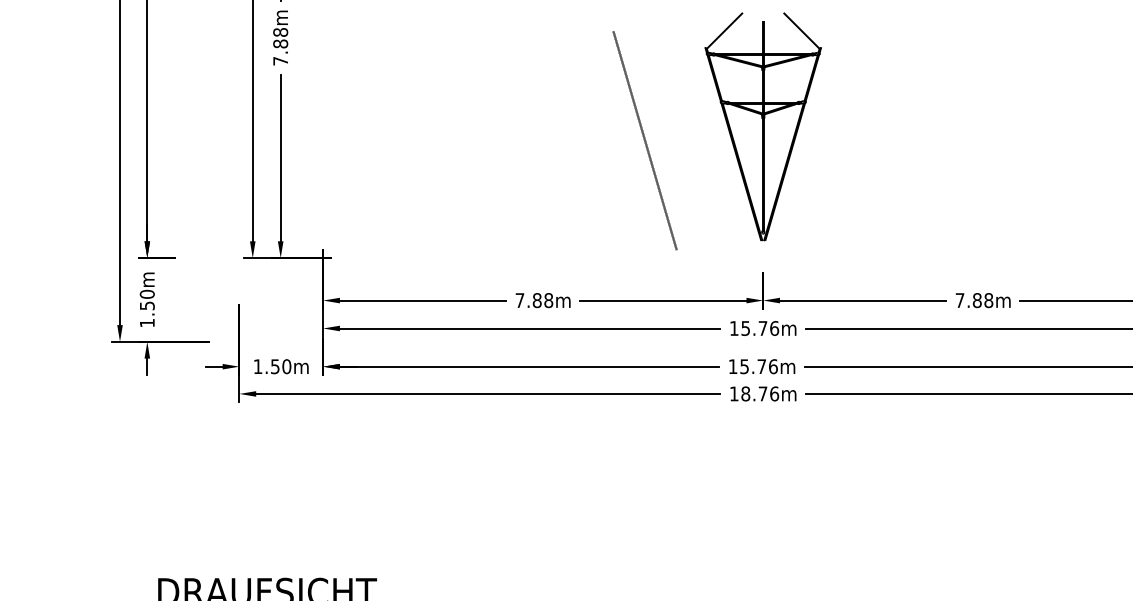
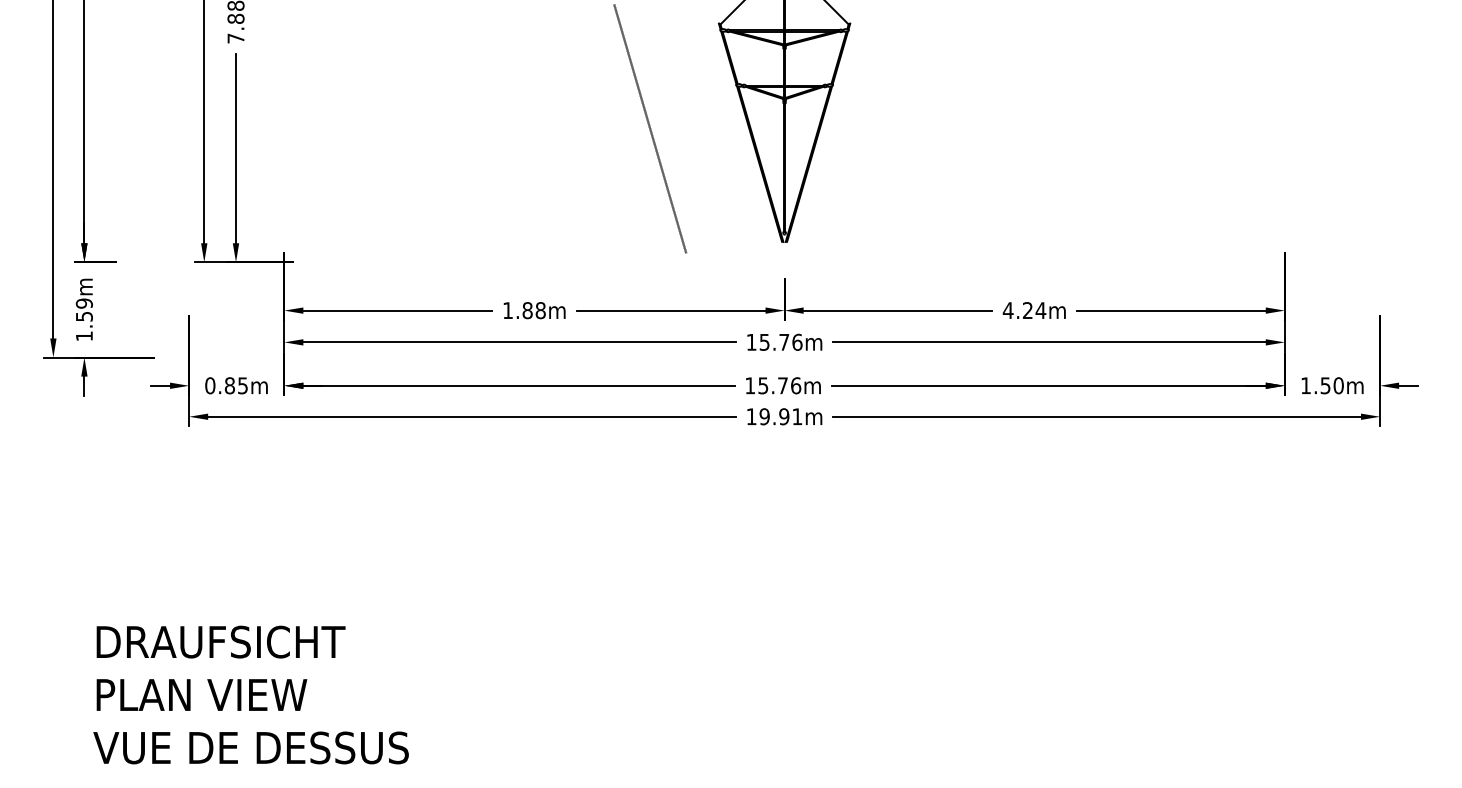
text: (147, 294) -> (84, 303), 1.50m -> 1.59m
text: (519, 300) -> (507, 310), 7.88m -> 1.88m
text: (974, 300) -> (1024, 310), 7.88m -> 4.24m
text: (272, 366) -> (226, 385), 1.50m -> 0.85m
text: (759, 393) -> (780, 416), 18.76m -> 19.91m

